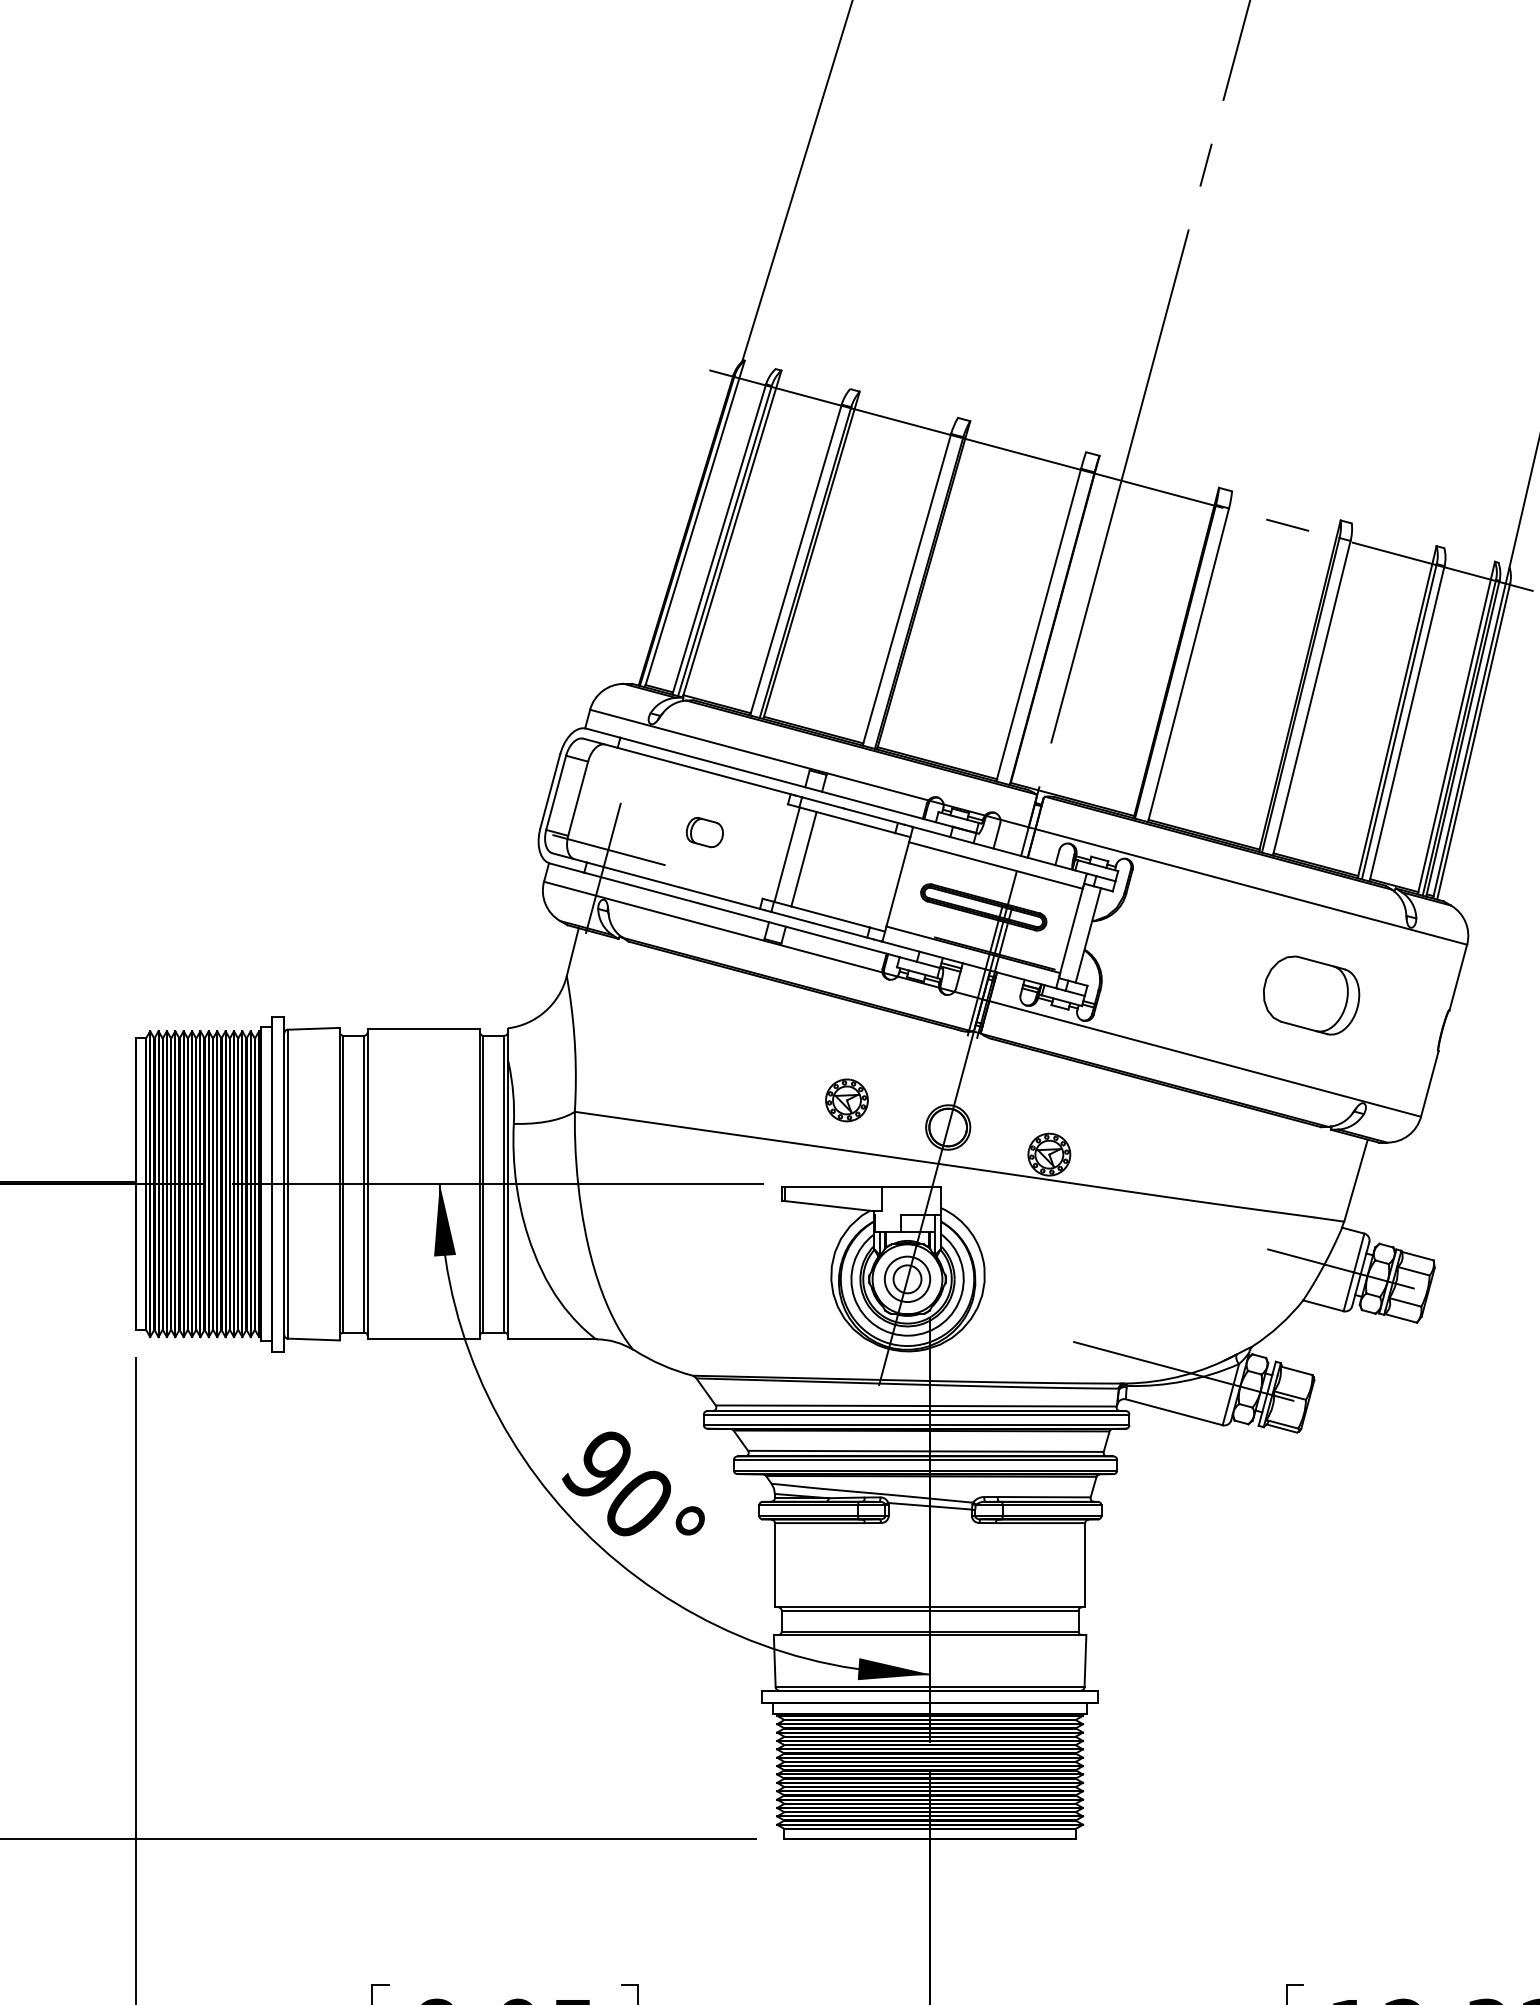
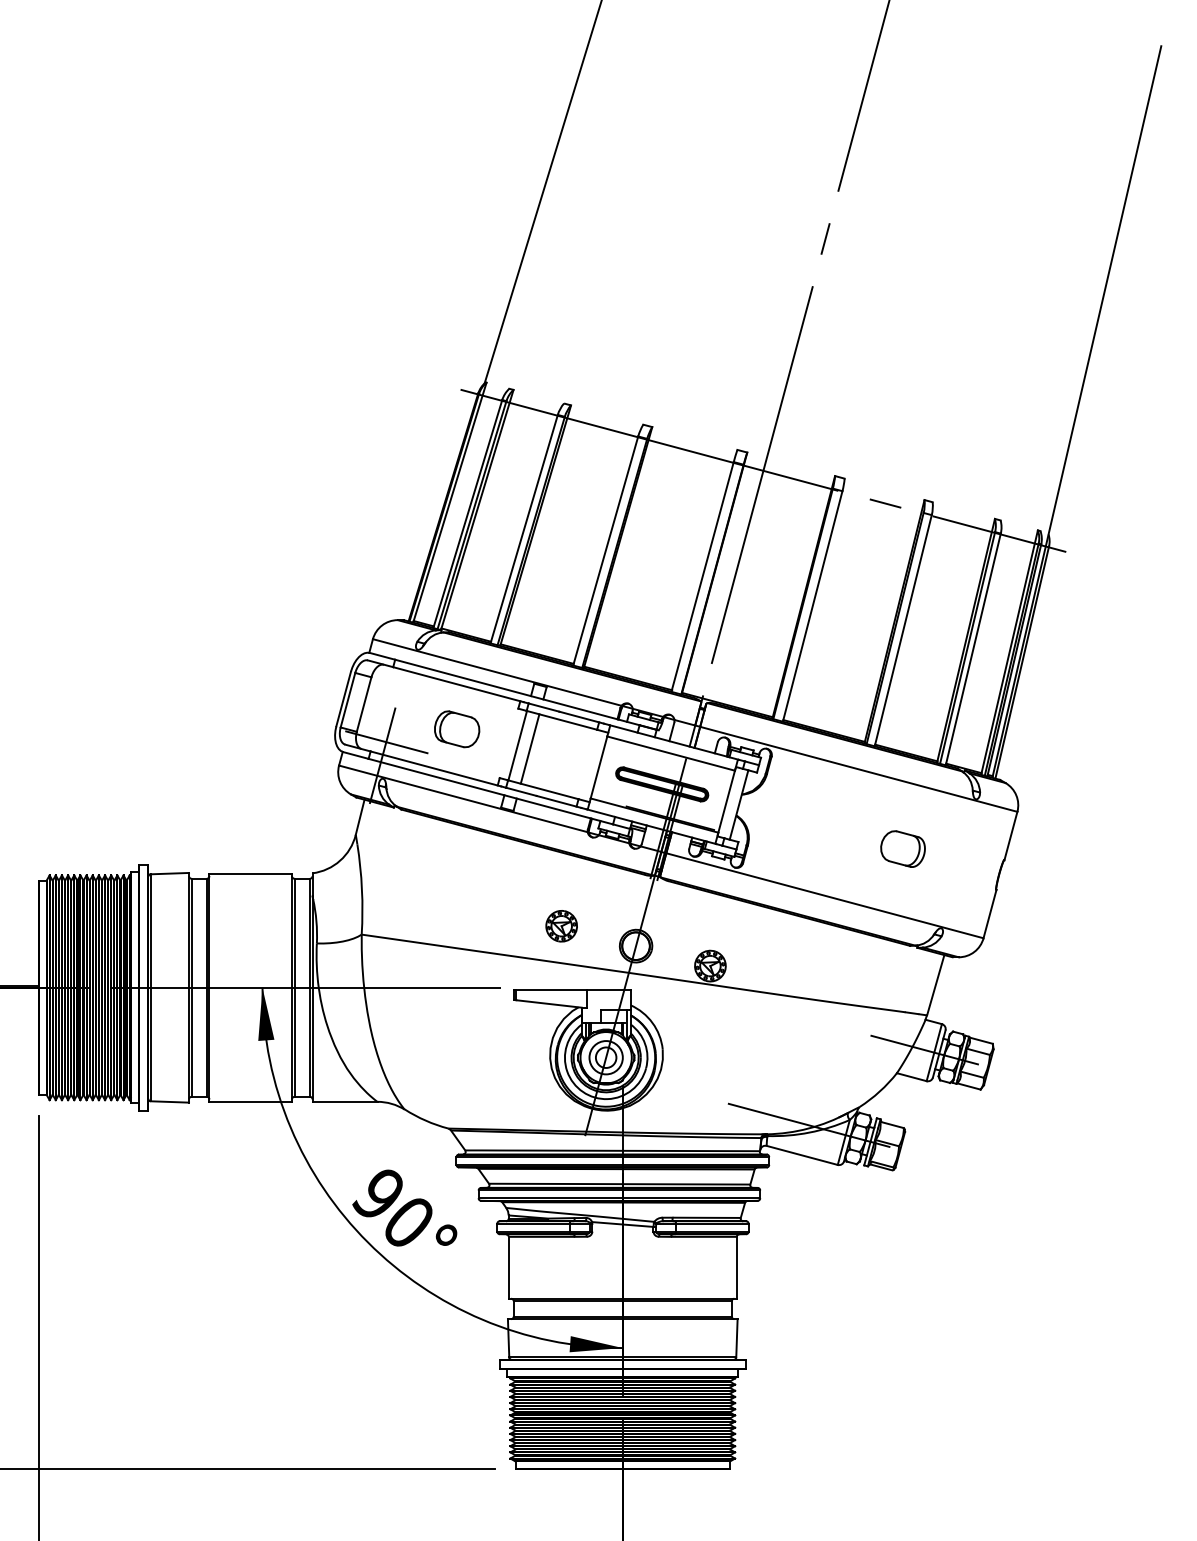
part: (705, 832) -> (457, 729), size x1.67
part: (1310, 994) -> (902, 848), size x0.62

